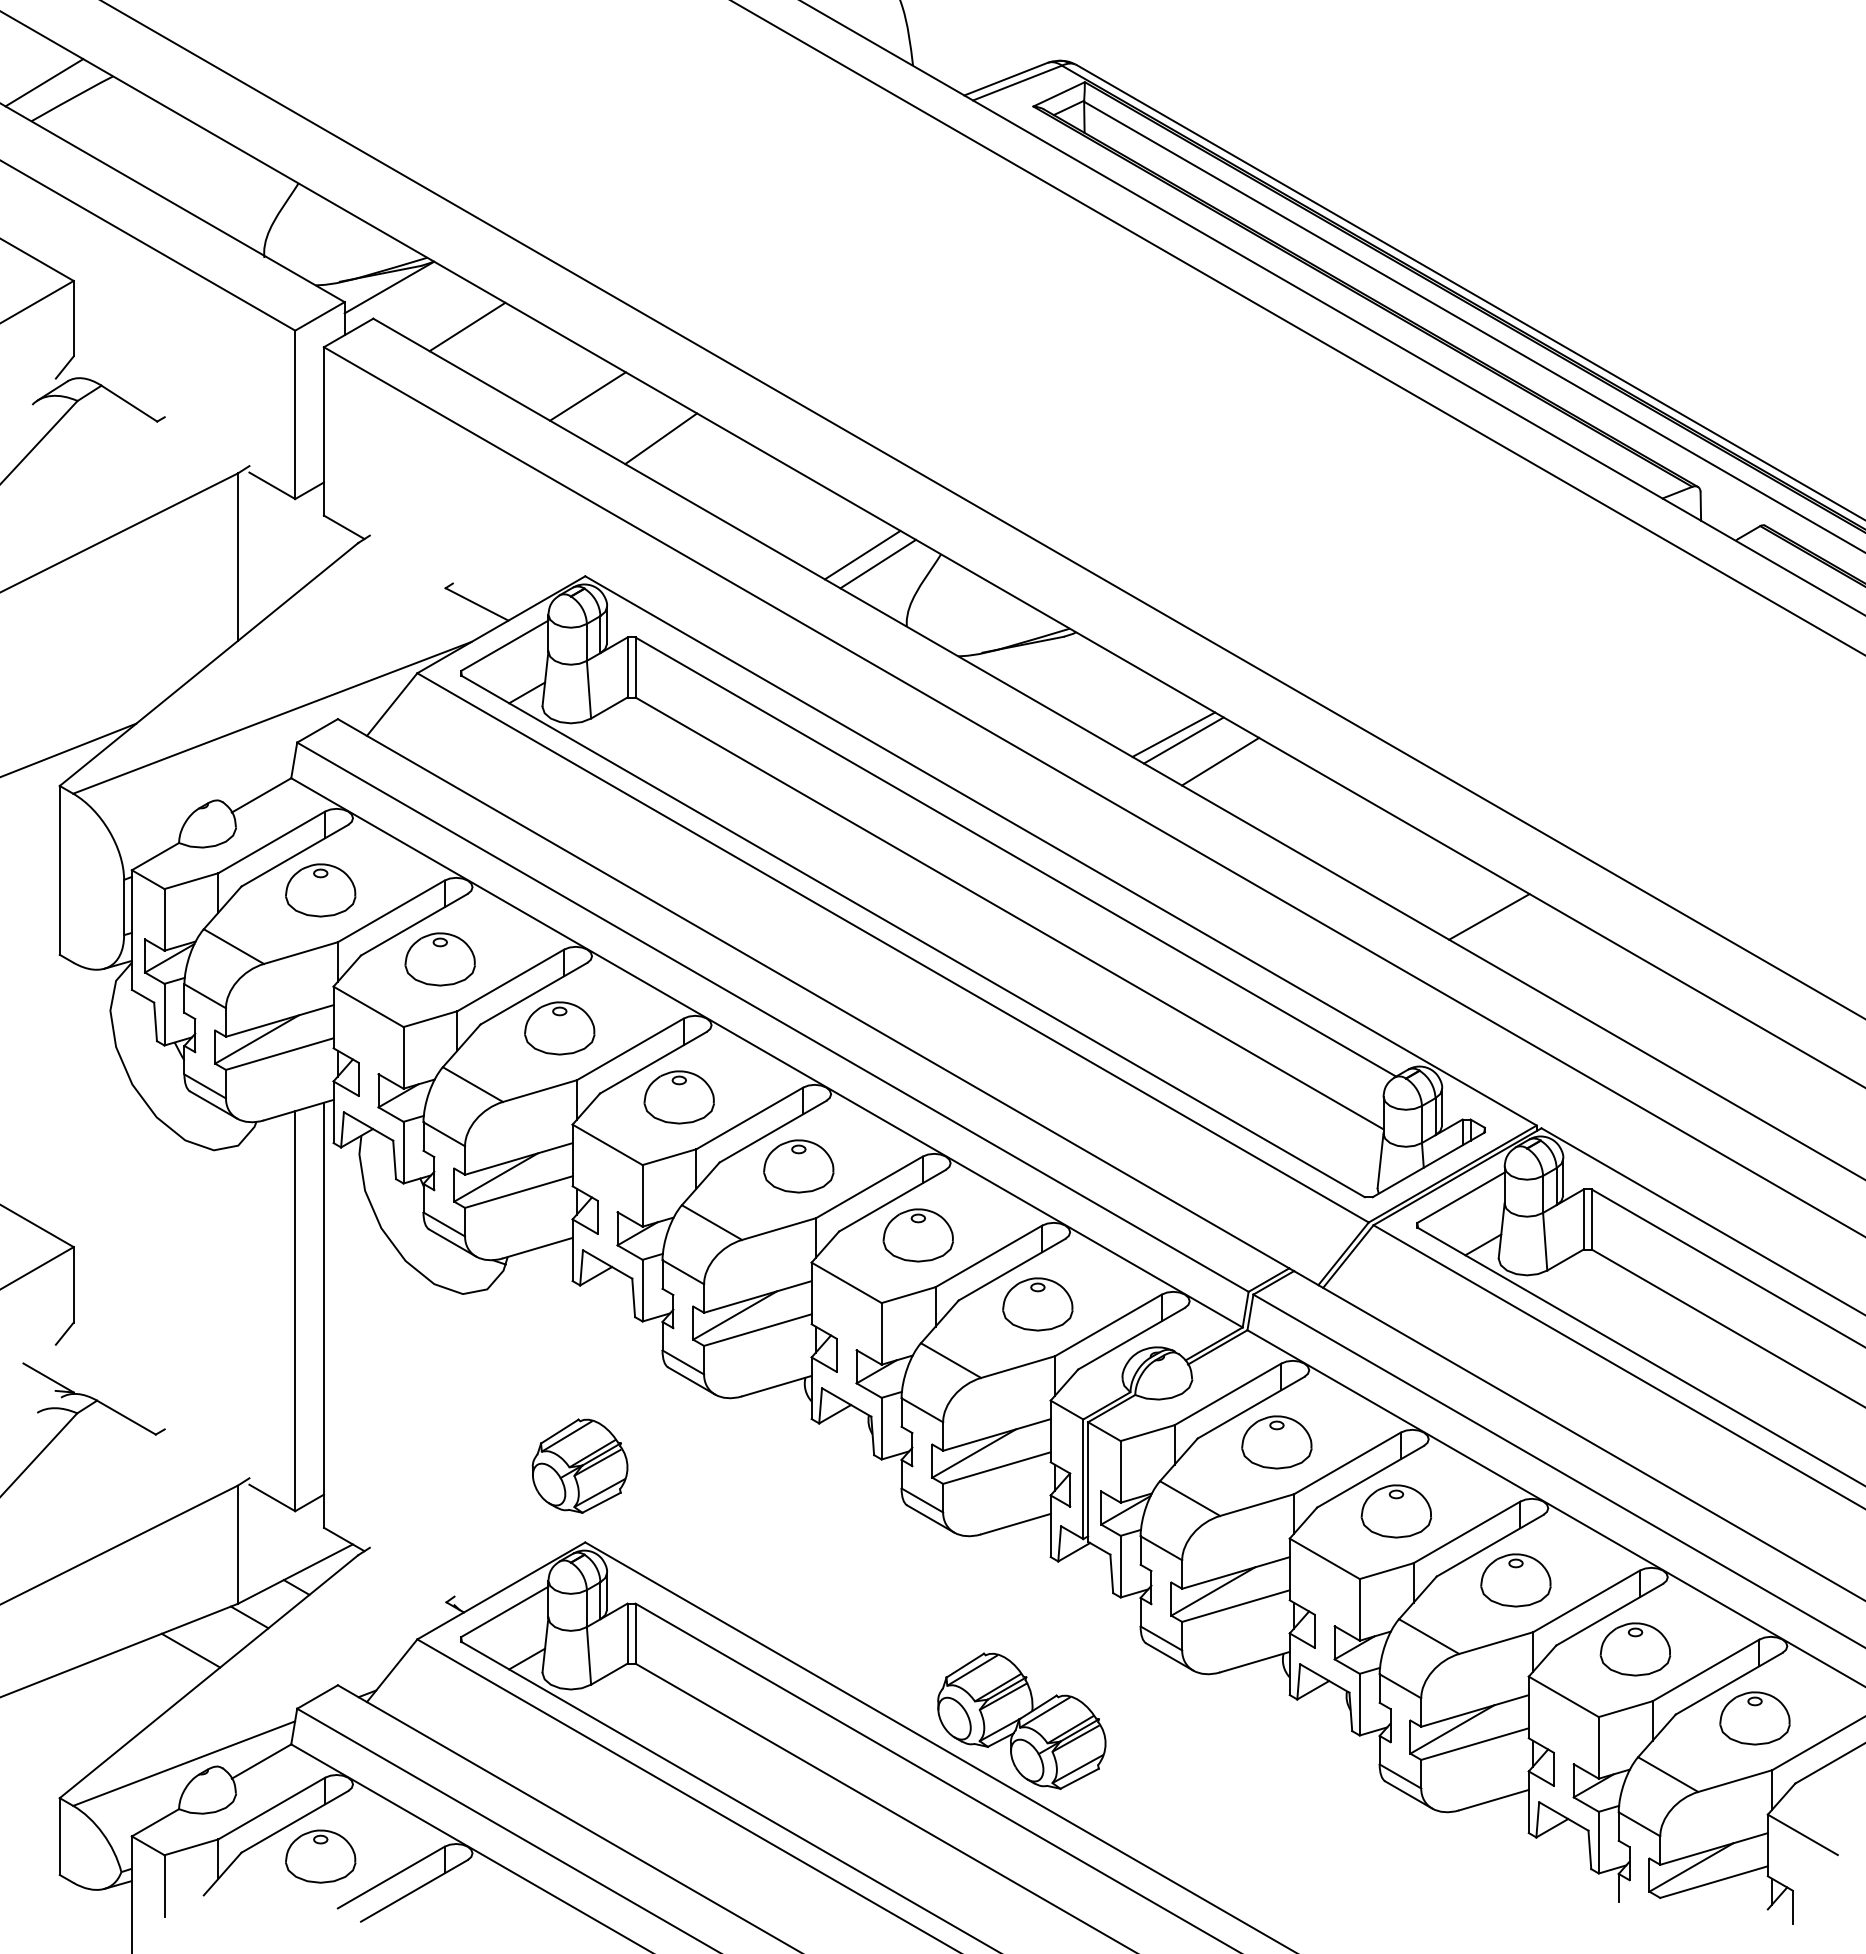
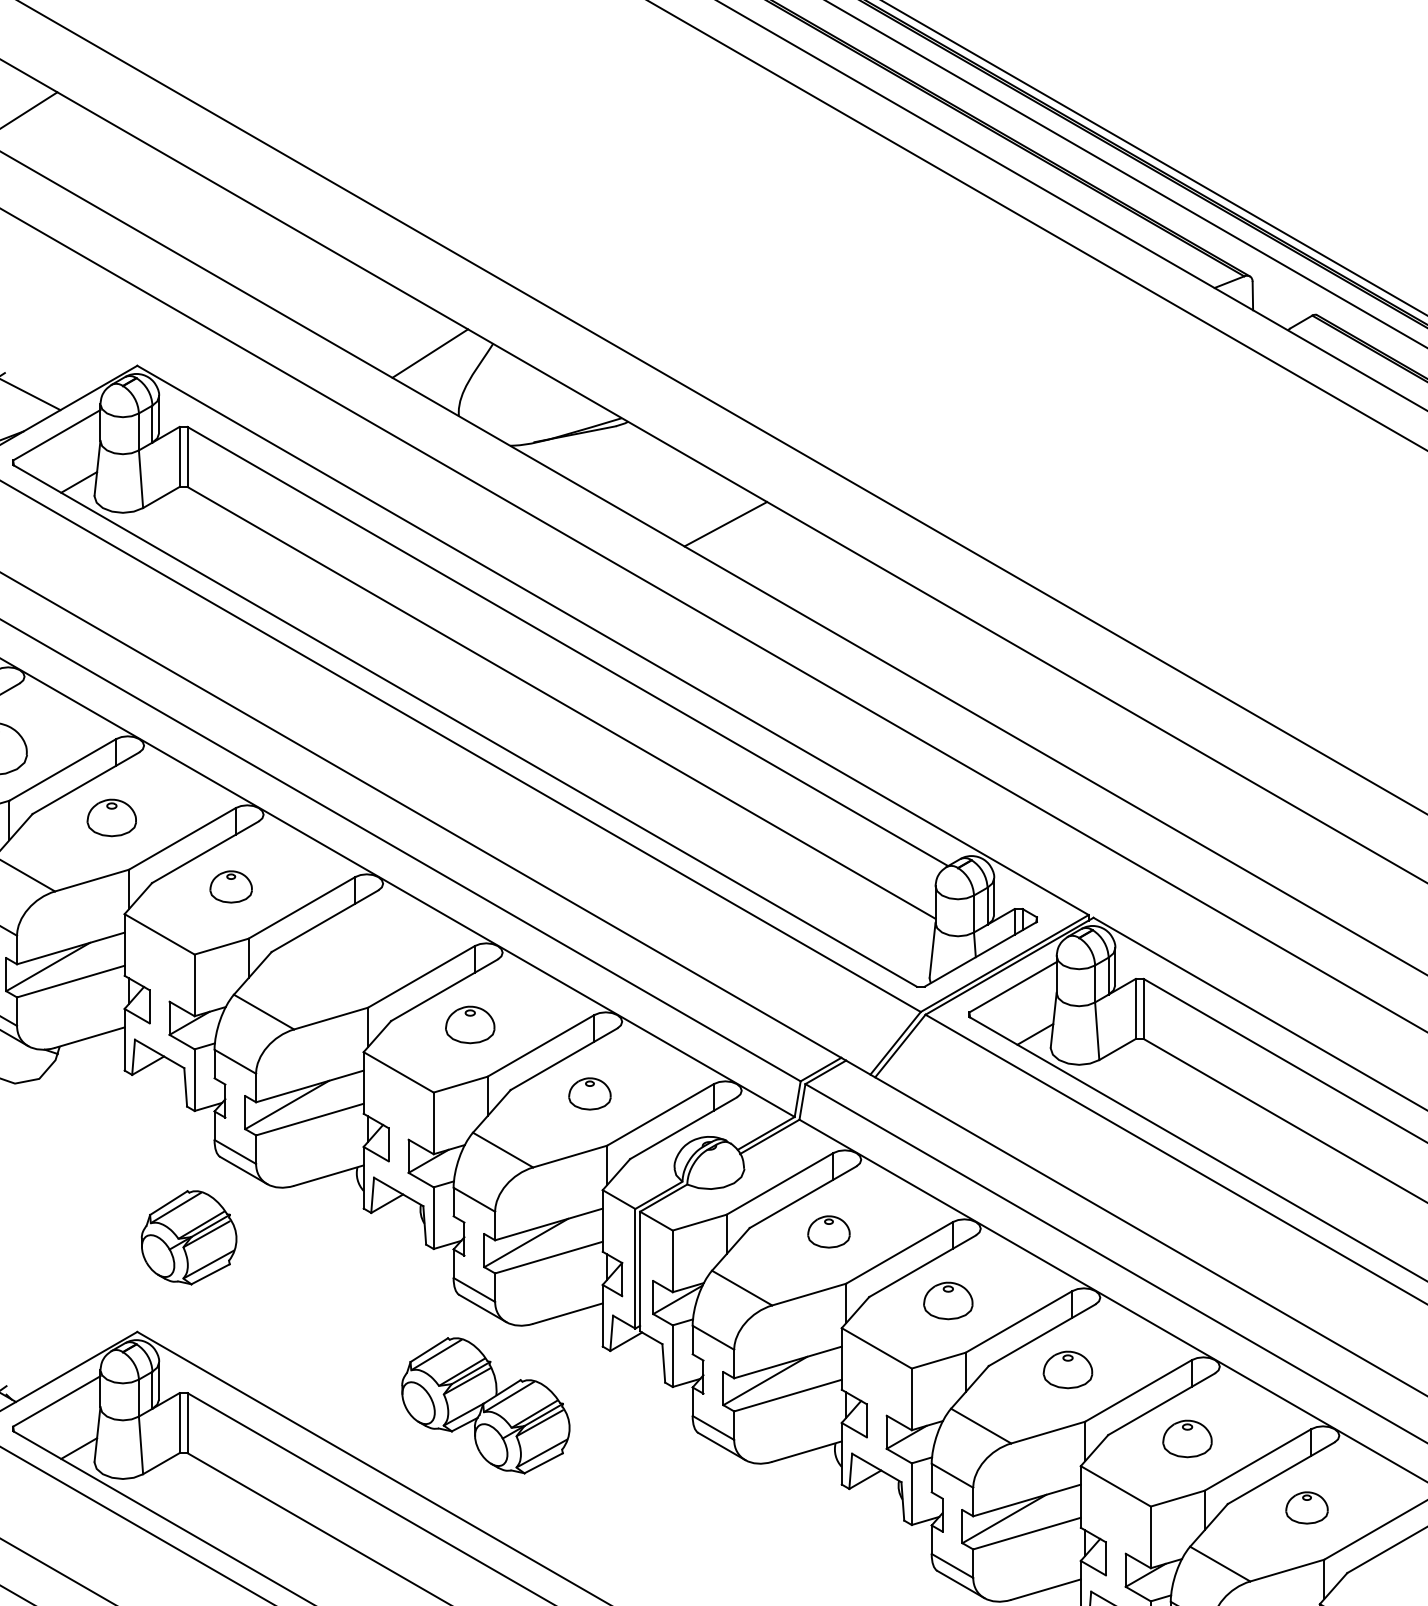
line: (587, 396) -> (139, 186), removed
line: (661, 438) -> (213, 228), removed
line: (862, 554) -> (414, 344), removed
line: (1183, 740) -> (735, 530), removed
line: (1220, 761) -> (772, 551), removed
line: (1489, 916) -> (1041, 706), removed
part: (559, 1028) -> (111, 818), size x0.7
part: (678, 1097) -> (230, 887), size x0.6
part: (798, 1166) -> (350, 956), removed
part: (917, 1235) -> (469, 1025), size x0.7
part: (1037, 1304) -> (589, 1094), size x0.6
part: (1276, 1442) -> (828, 1232), size x0.6
part: (579, 1465) -> (188, 1237), moved
part: (1395, 1511) -> (947, 1301), size x0.7
part: (1515, 1580) -> (1067, 1370), size x0.7
part: (1635, 1649) -> (1187, 1439), size x0.7
part: (1754, 1718) -> (1306, 1508), size x0.6
part: (1021, 1720) -> (485, 1405), moved

